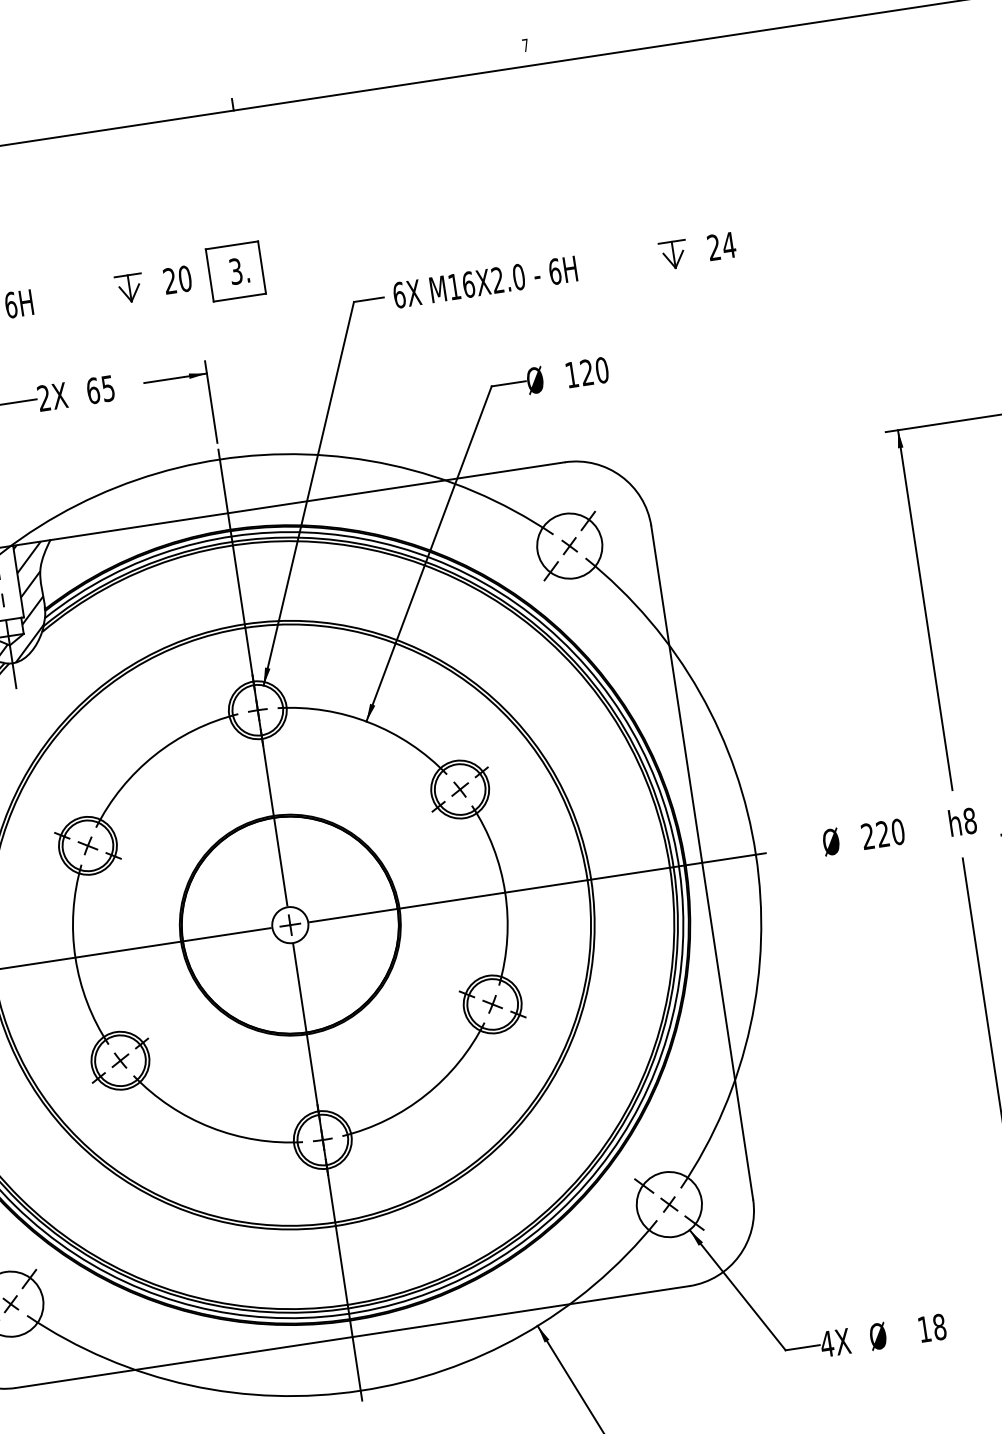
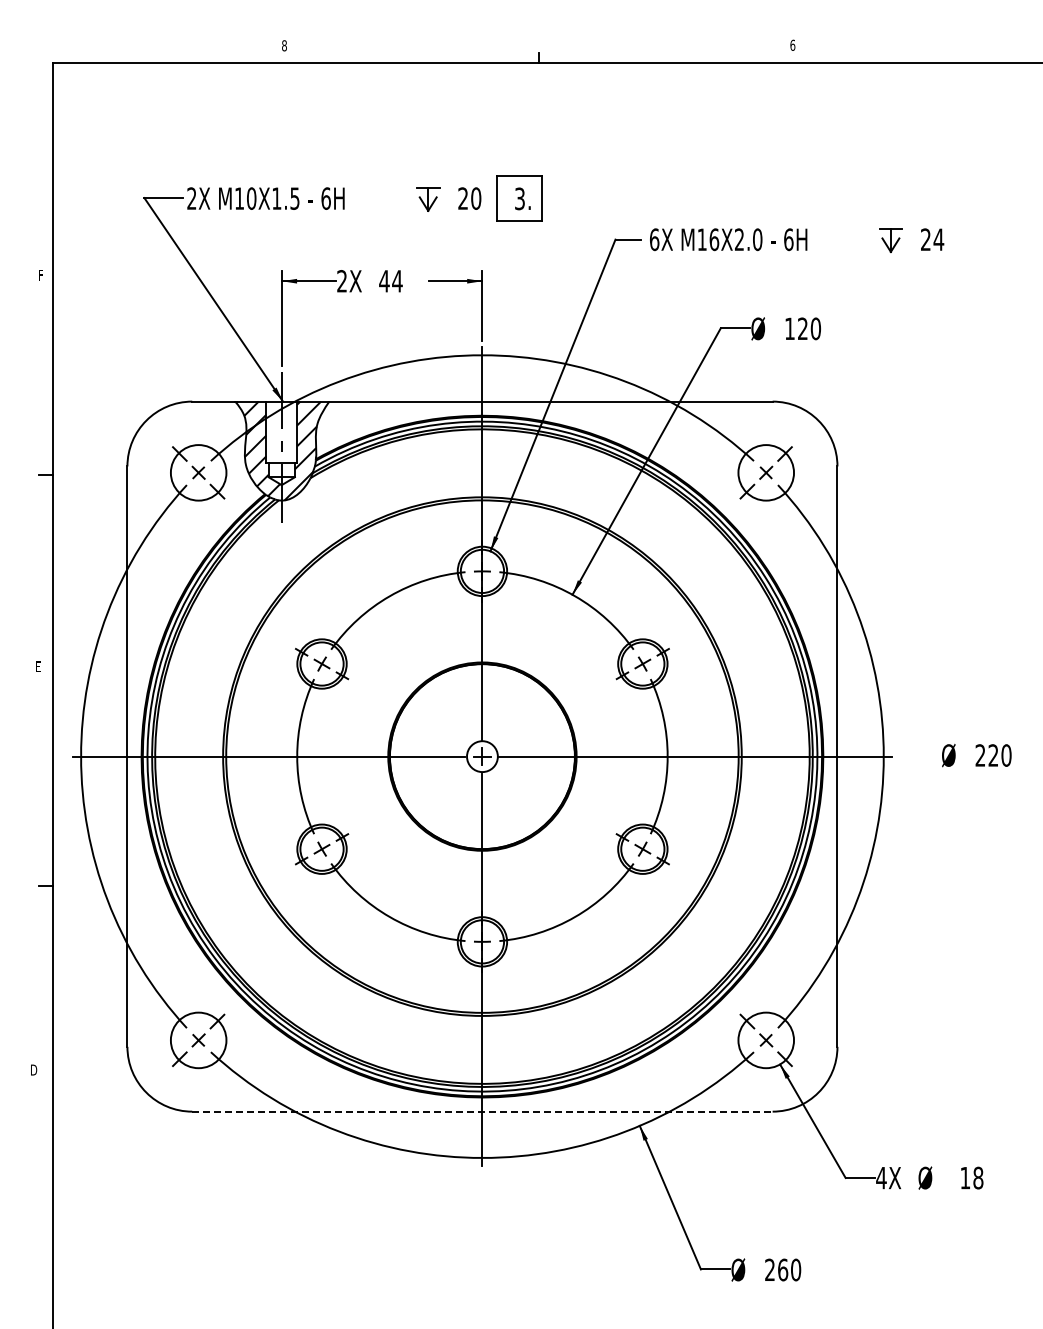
text: (525, 44) -> (792, 44), 7 -> 6
text: (100, 390) -> (390, 281), 65 -> 44
line: (352, 1336) -> (482, 1111), solid -> dashed

